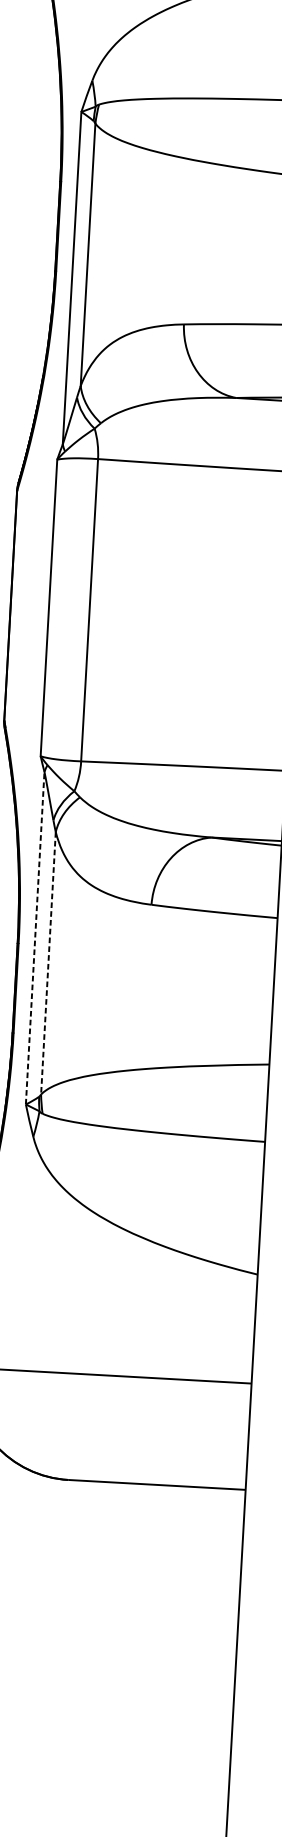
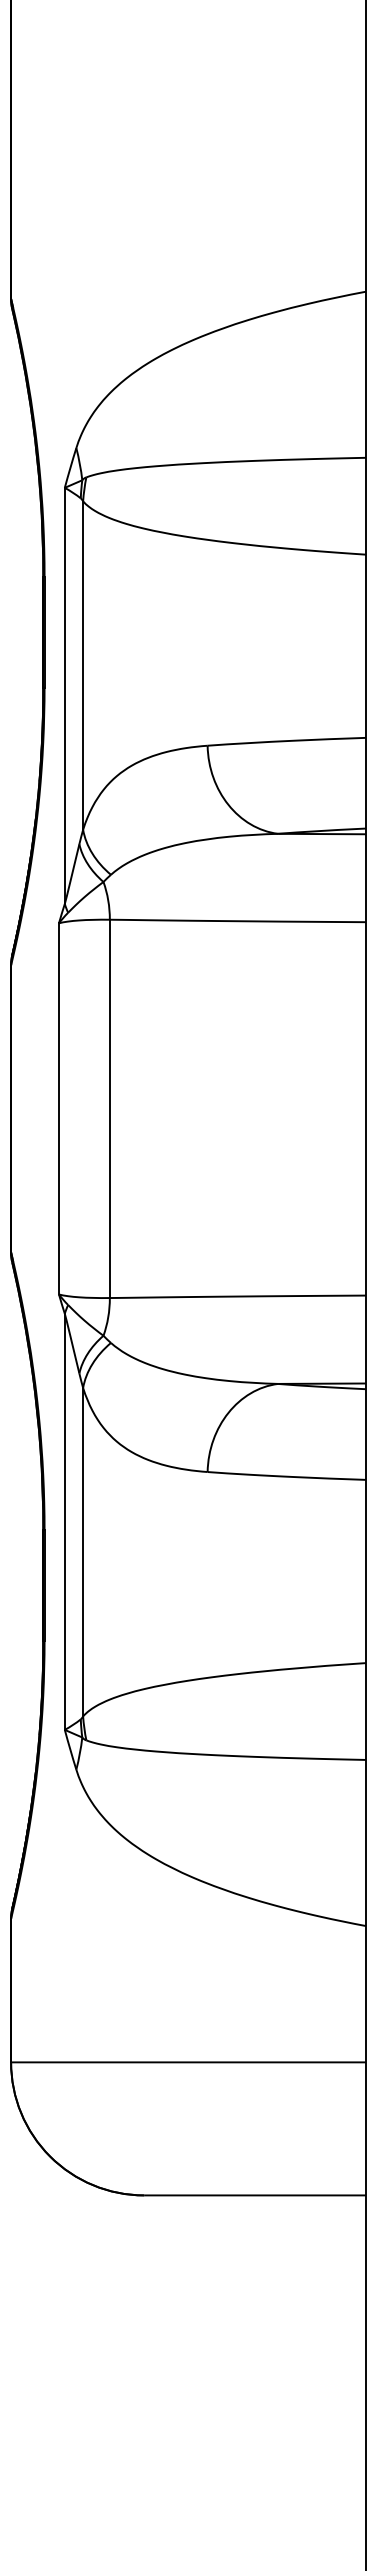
line: (34, 937) -> (64, 1521), dashed -> solid
line: (48, 963) -> (83, 1552), dashed -> solid

